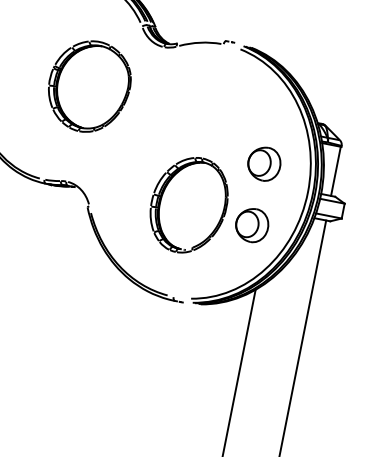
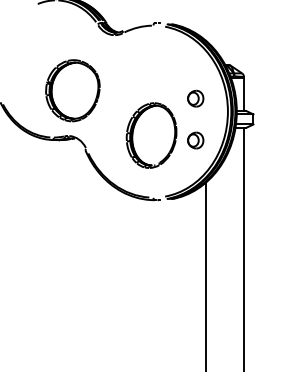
part: (88, 86) -> (72, 90), moved
part: (264, 163) -> (195, 98), size x0.71
part: (252, 225) -> (195, 140), size x0.71

